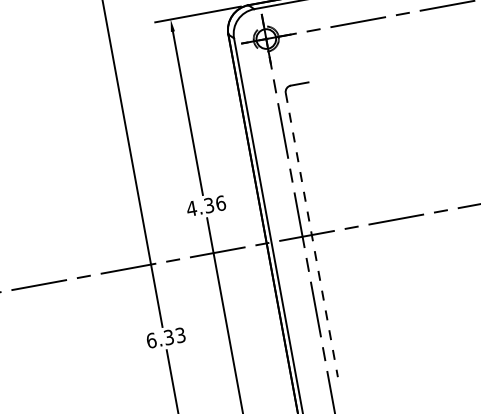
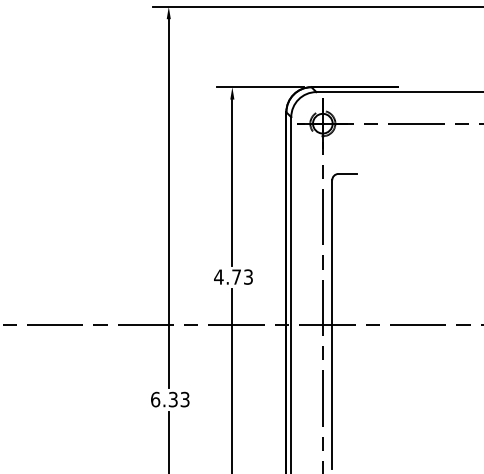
text: (214, 203) -> (242, 276), 4.36 -> 4.73
line: (312, 235) -> (332, 325), dashed -> solid

